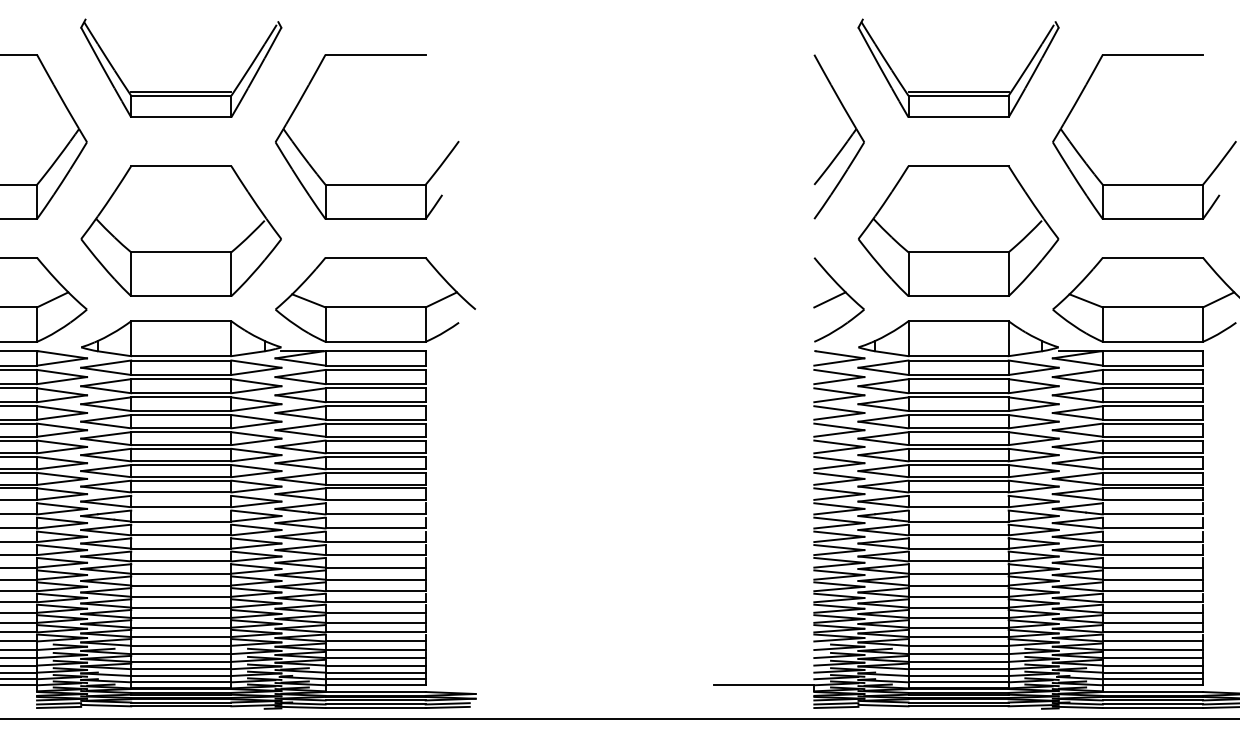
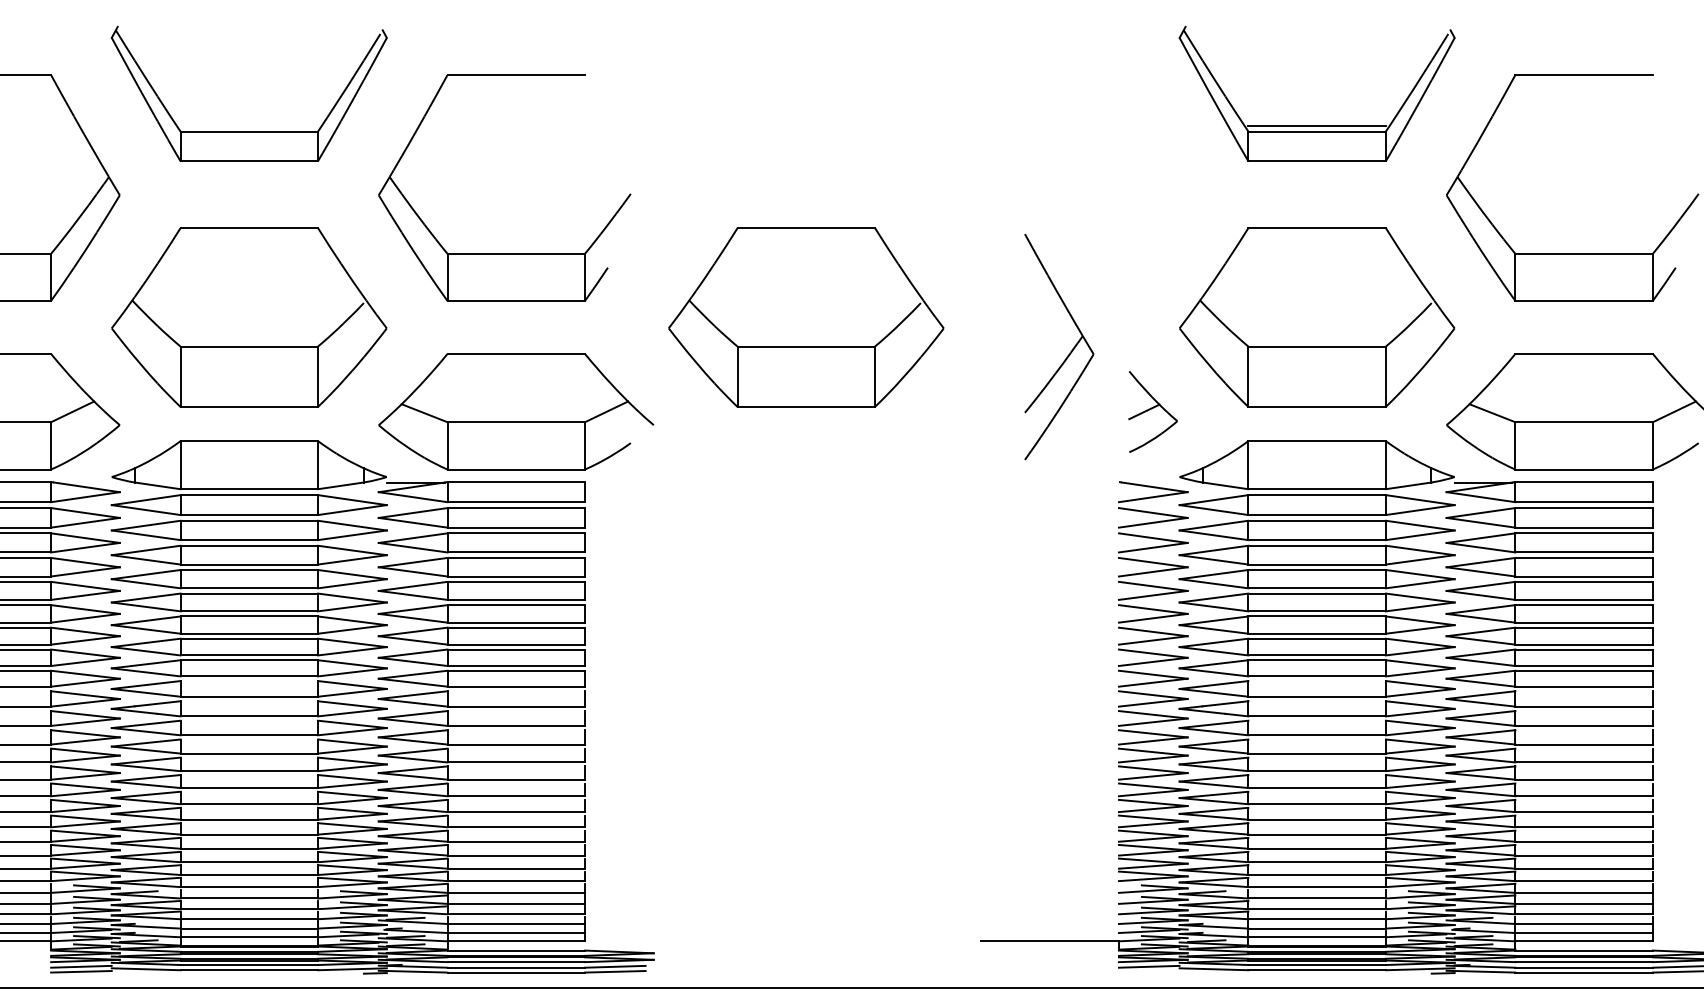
line: (181, 91) -> (249, 125), removed
part: (846, 140) -> (1069, 352), moved
part: (586, 231) -> (806, 317), added
part: (839, 299) -> (1153, 411), size x0.7
line: (835, 707) -> (1148, 971), removed

